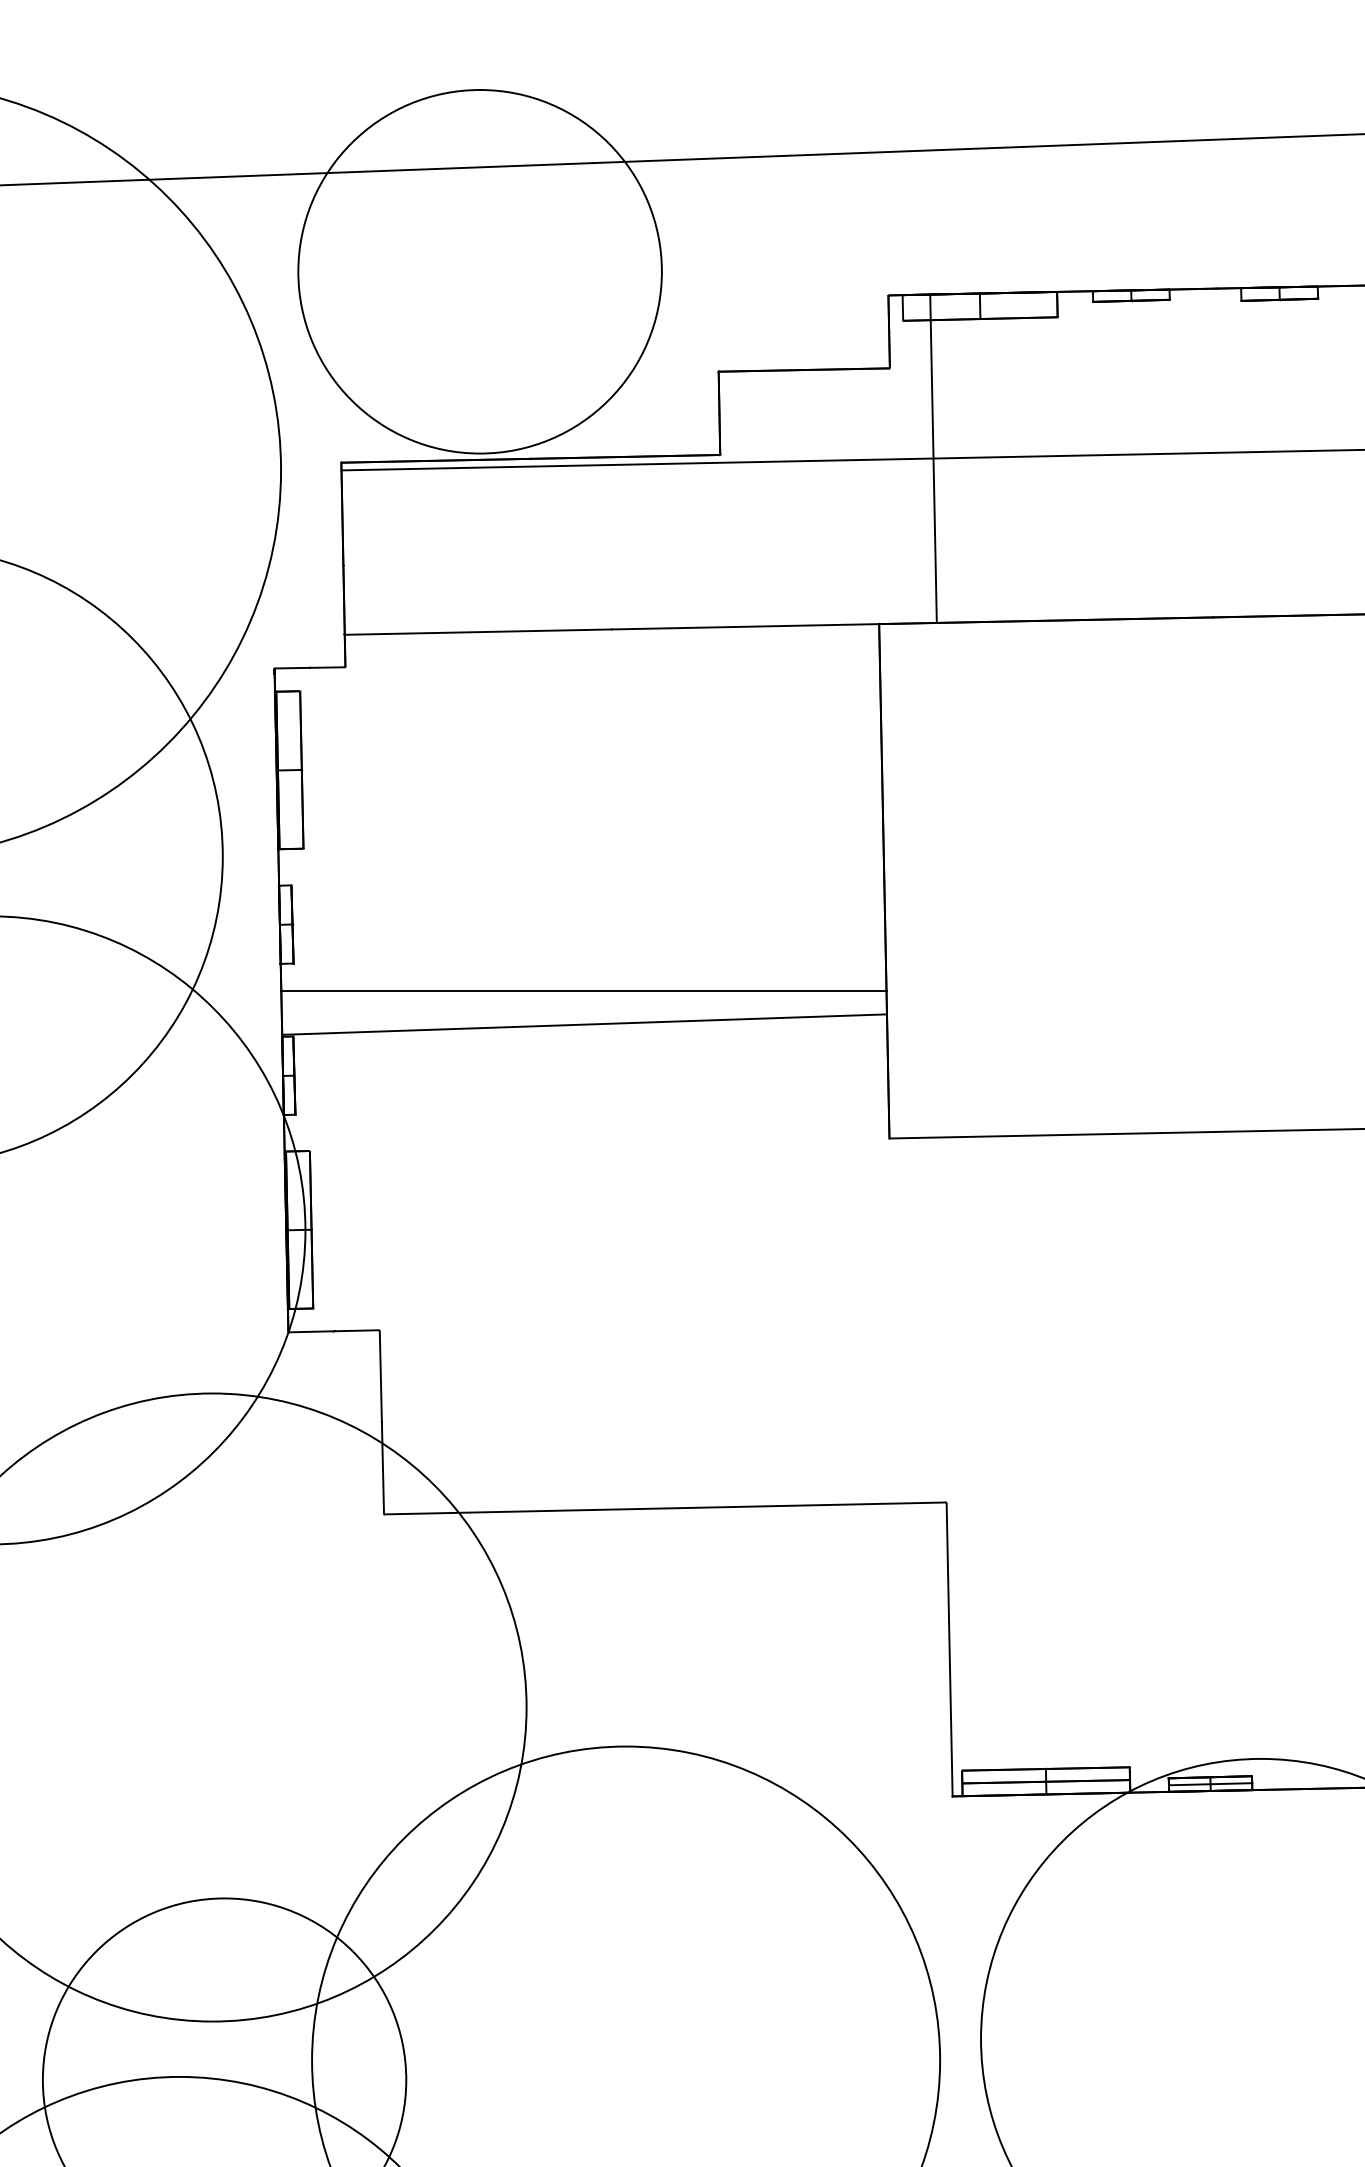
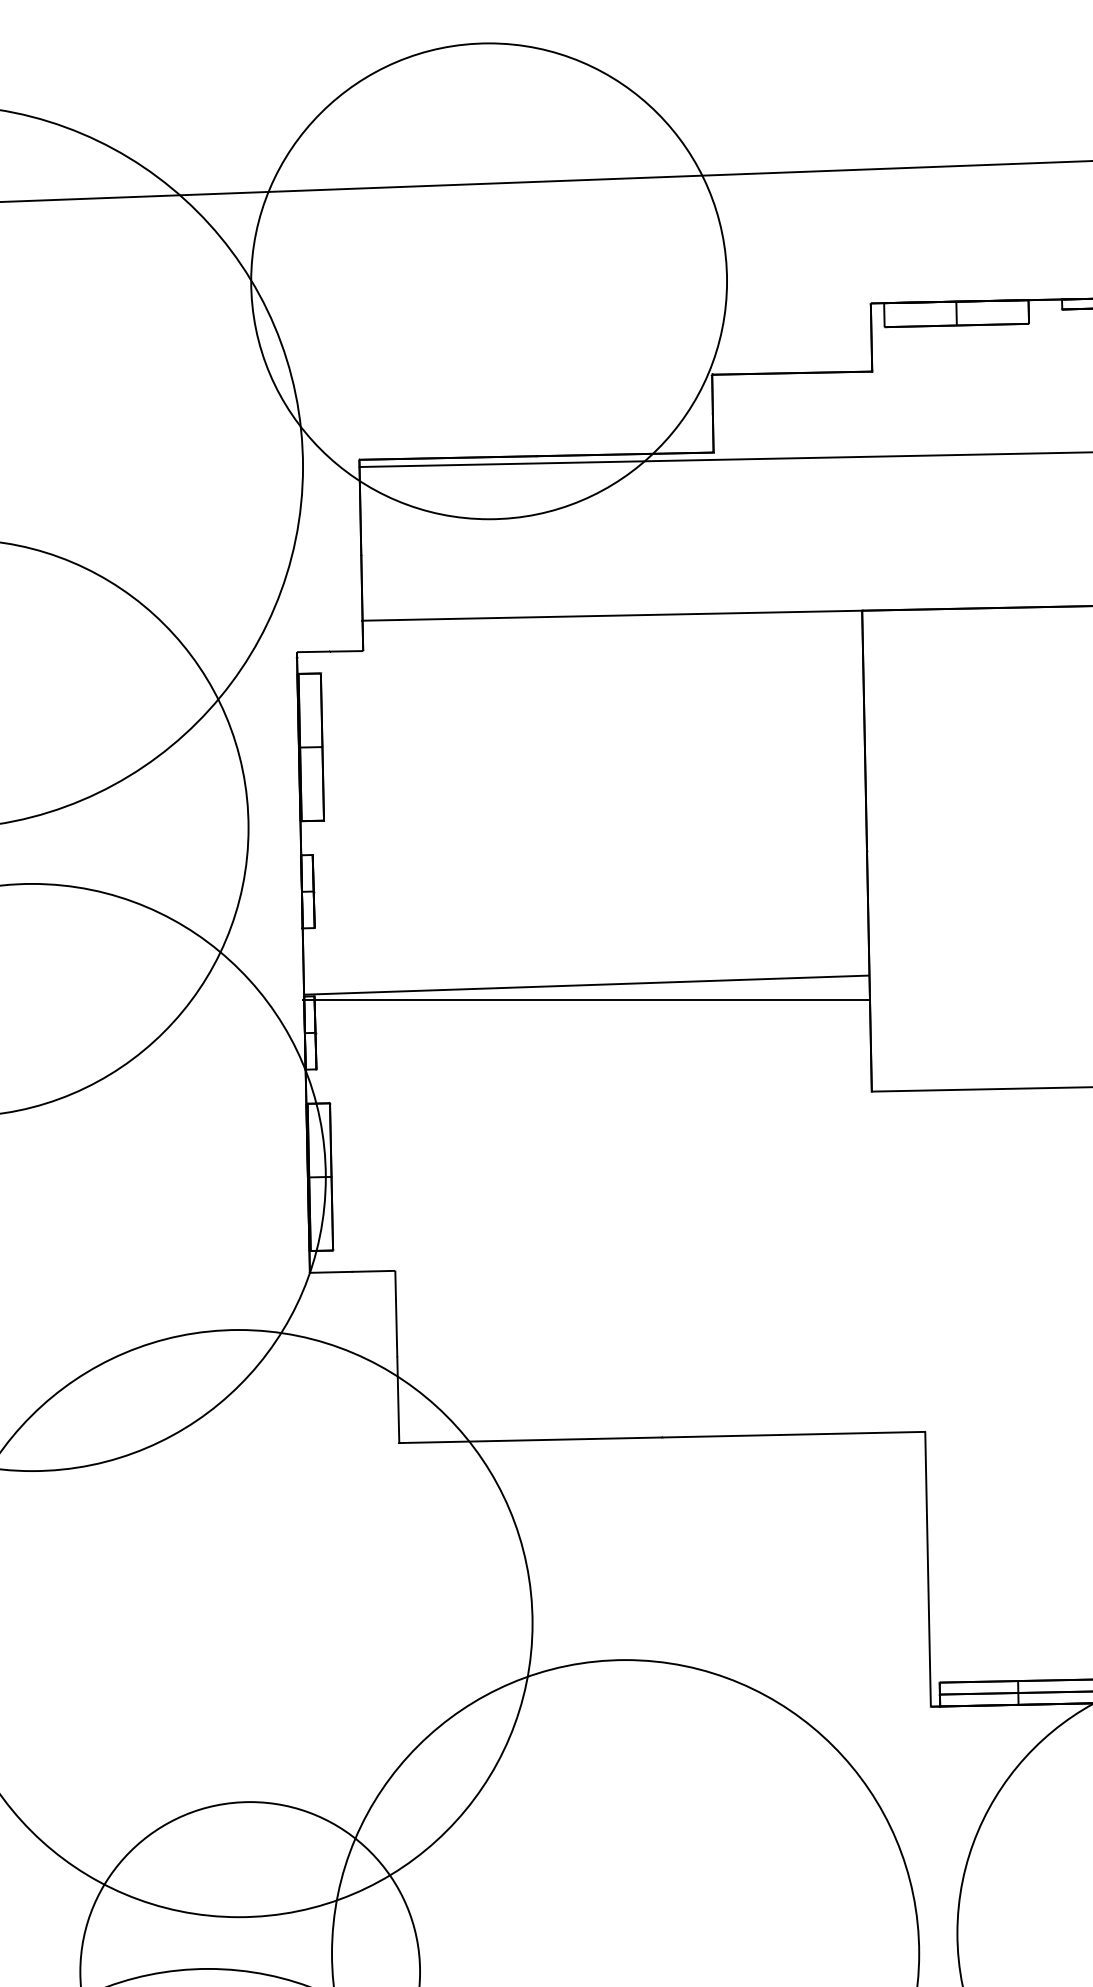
circle: (479, 271) -> (488, 281), size x1.4
line: (933, 458) -> (912, 455), removed
line: (583, 991) -> (585, 999), moved

